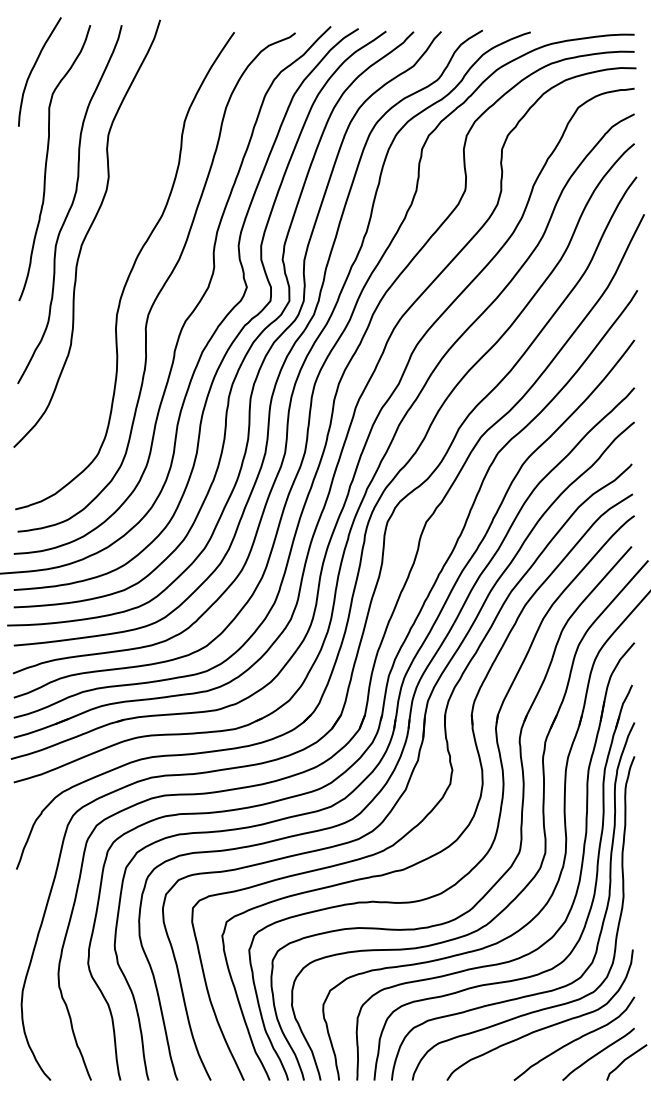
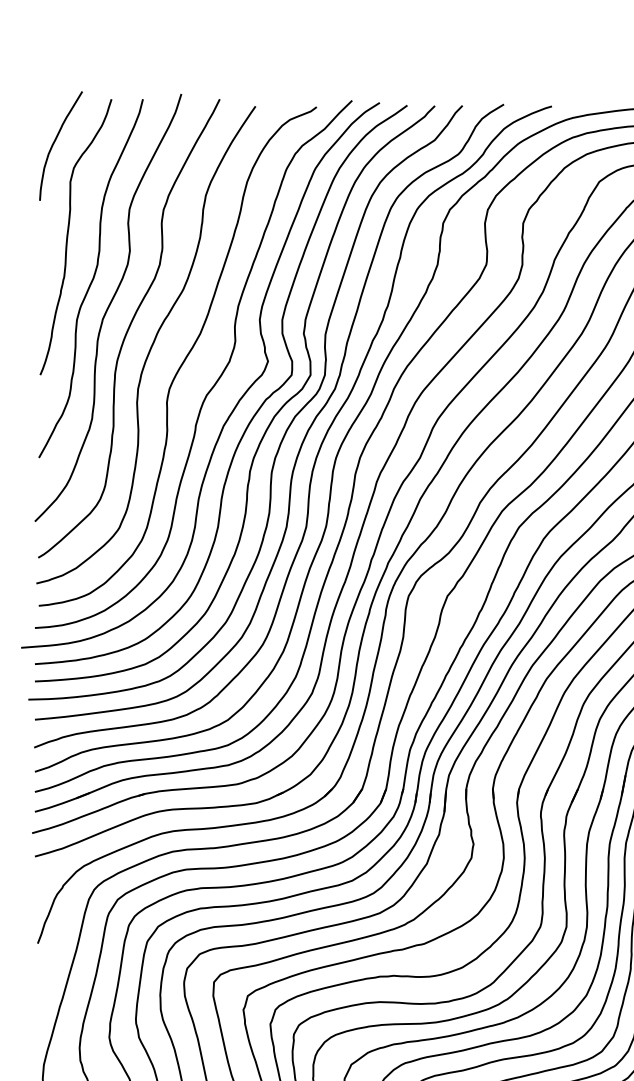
curve: (108, 254) -> (129, 328), added

